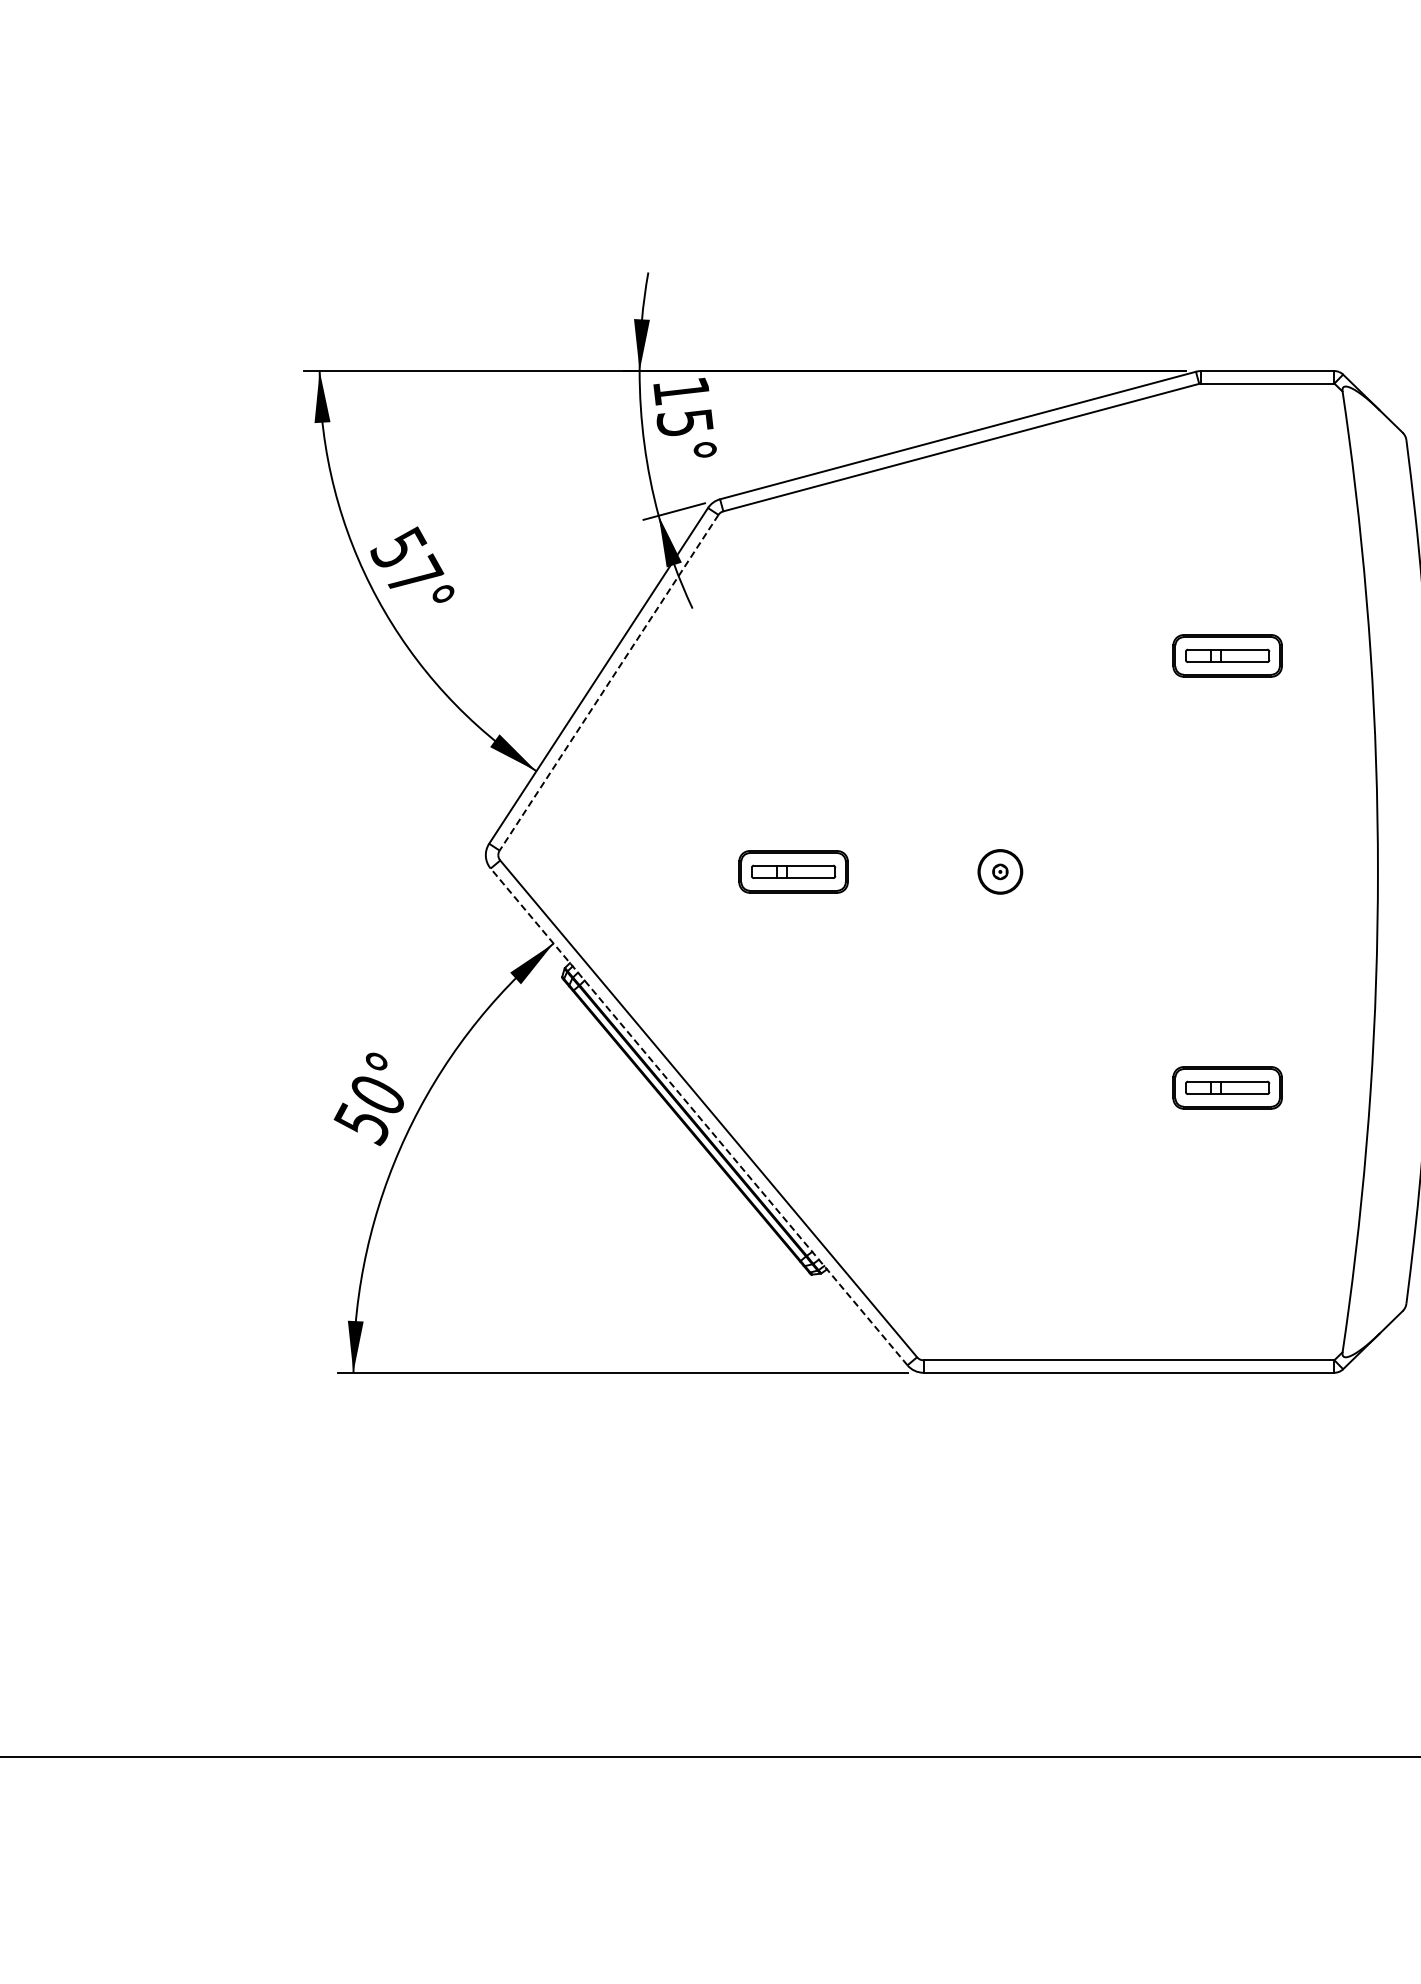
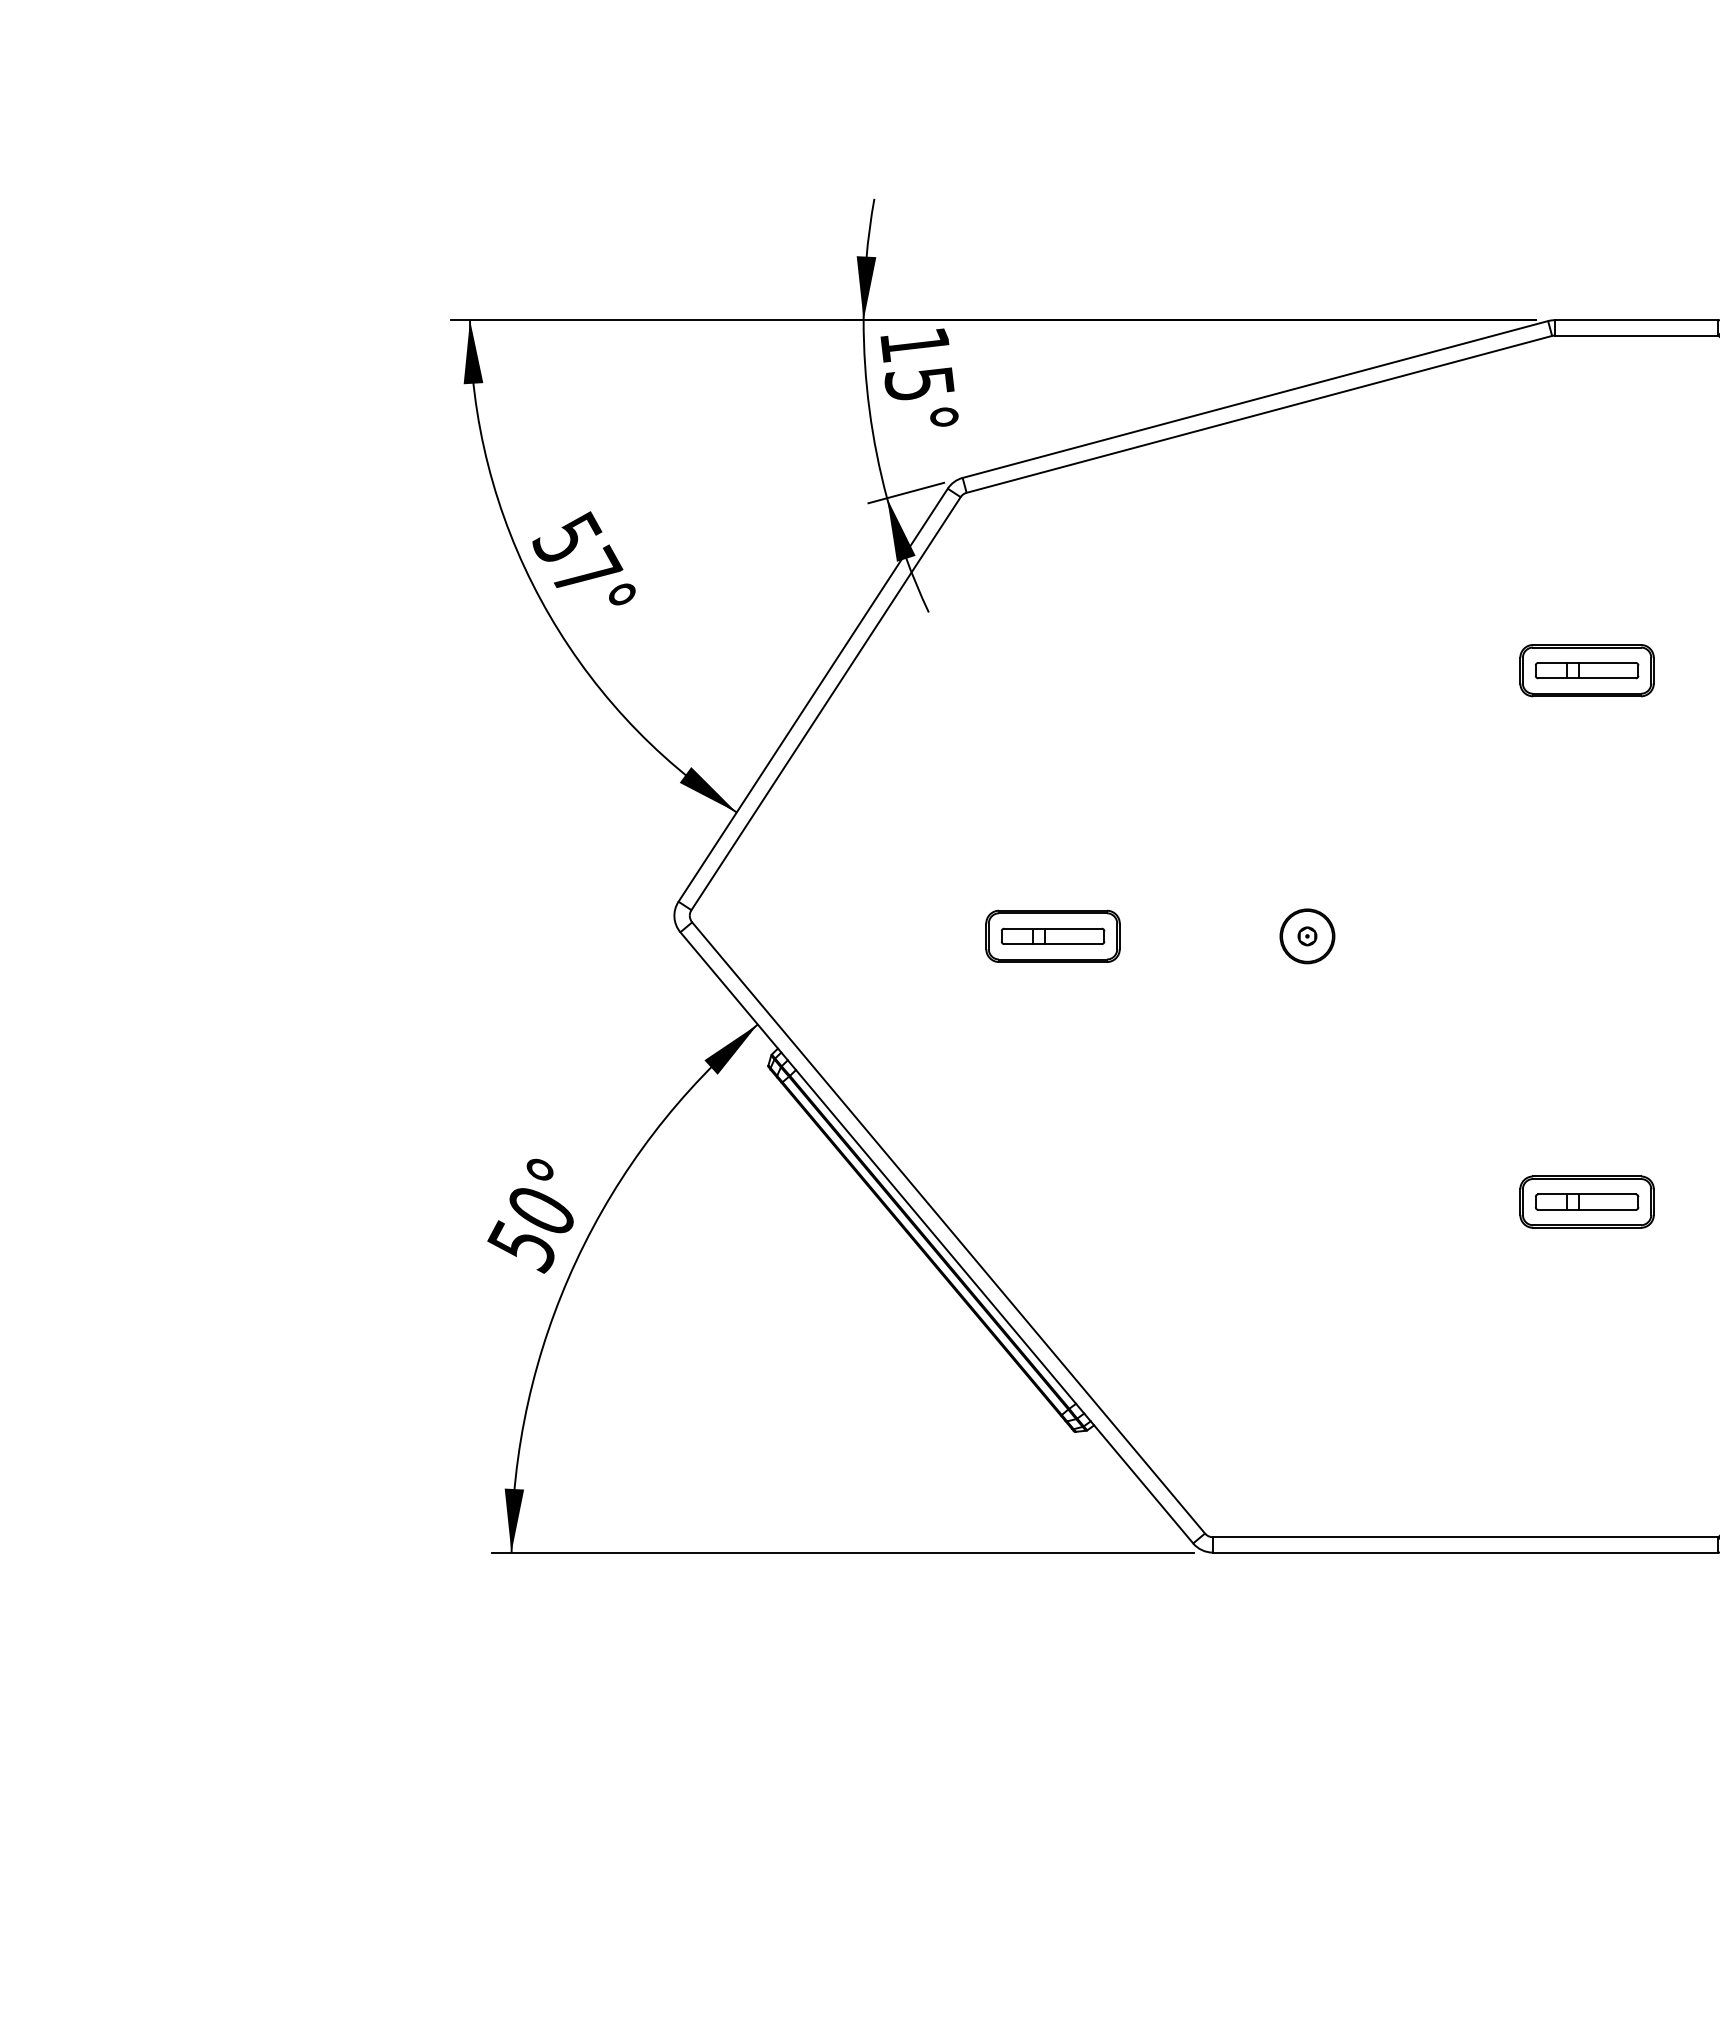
line: (608, 683) -> (825, 704), dashed -> solid
line: (698, 1116) -> (936, 1237), dashed -> solid

